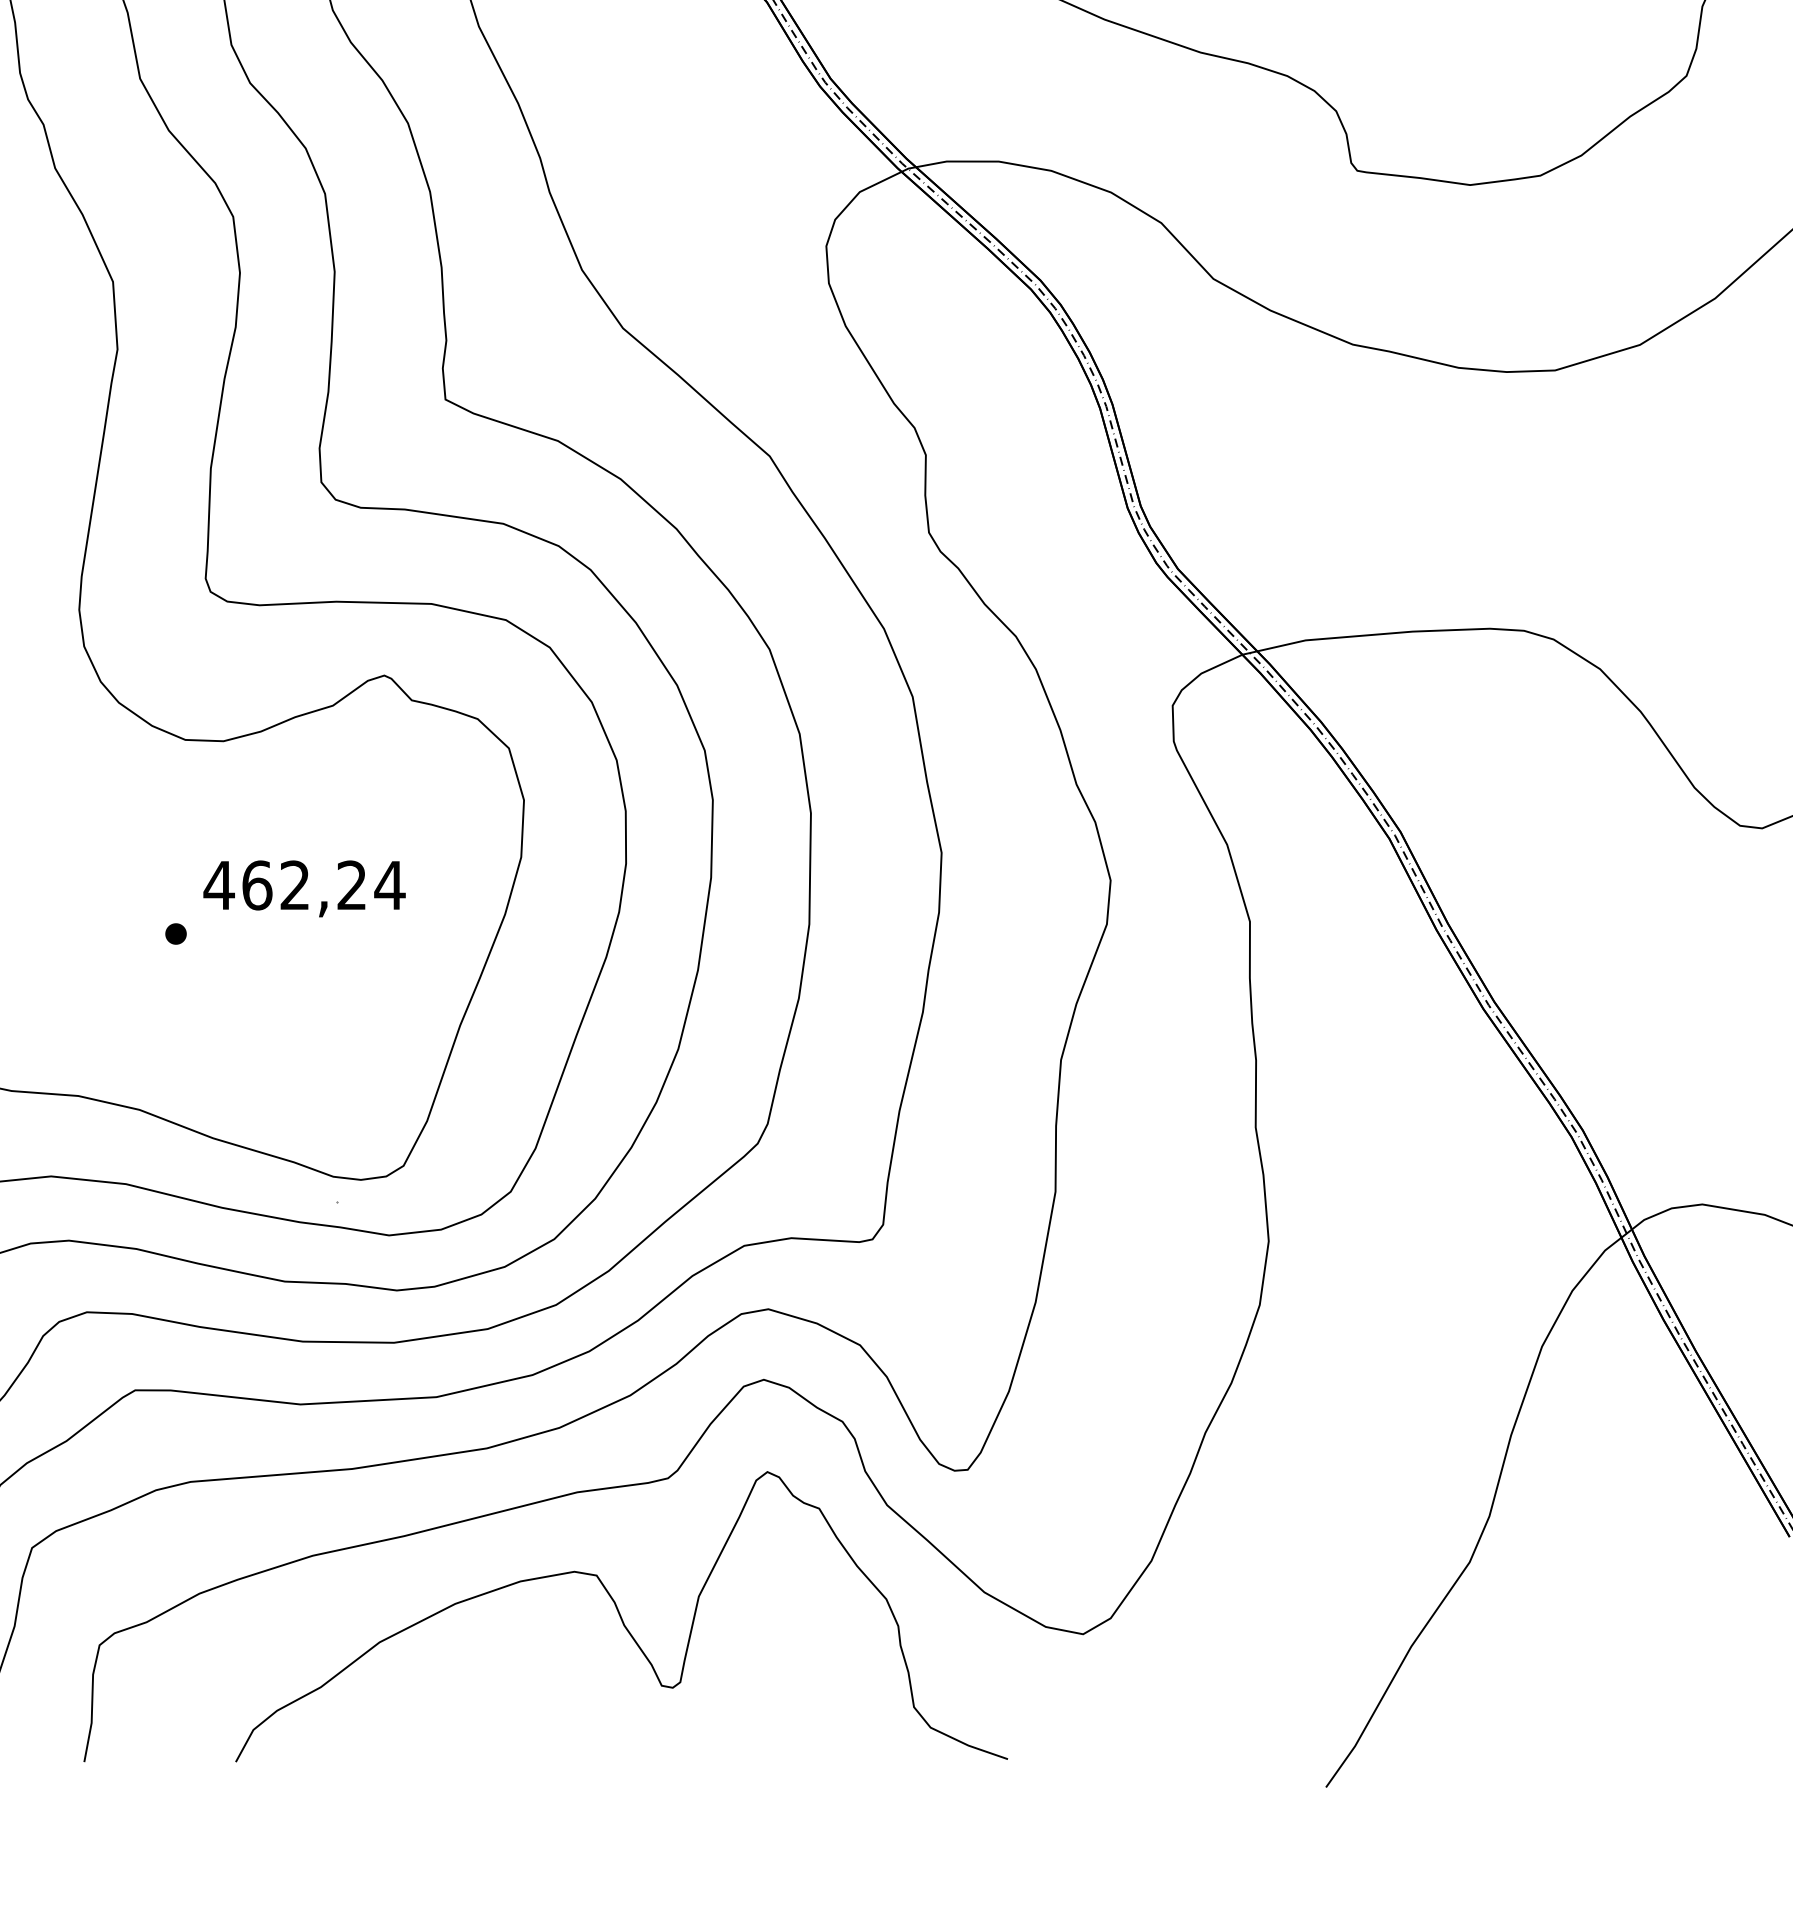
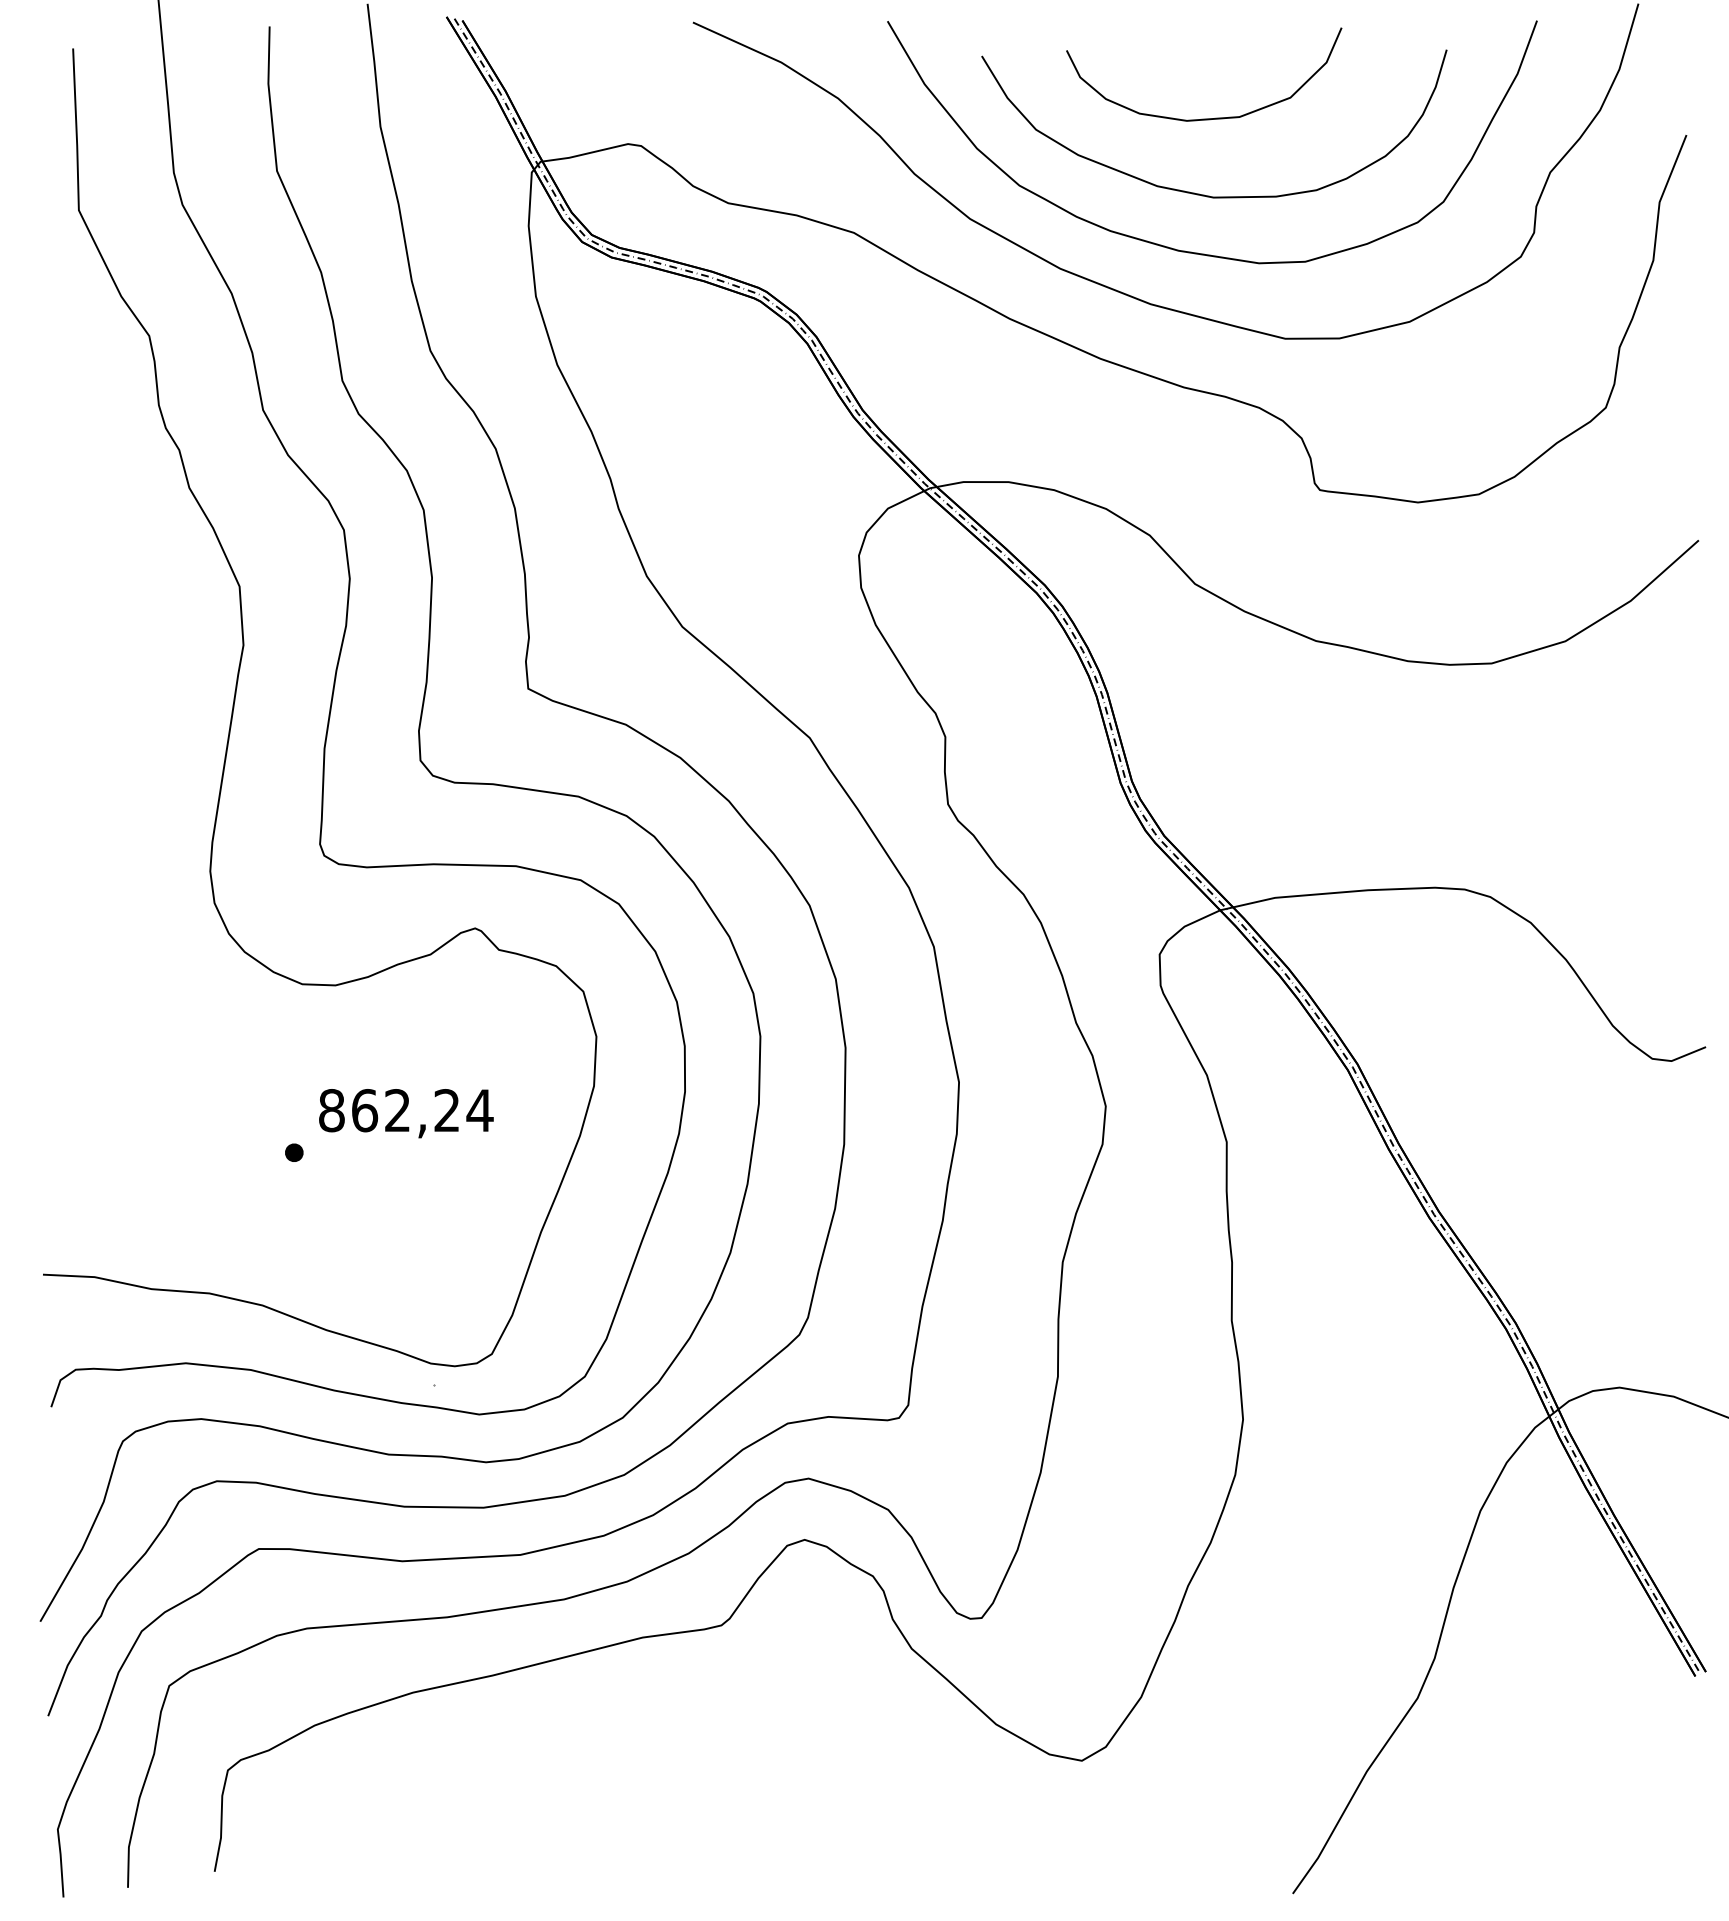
text: (218, 885) -> (331, 1110), 462,24 -> 862,24
curve: (620, 1616) -> (680, 1745), removed

